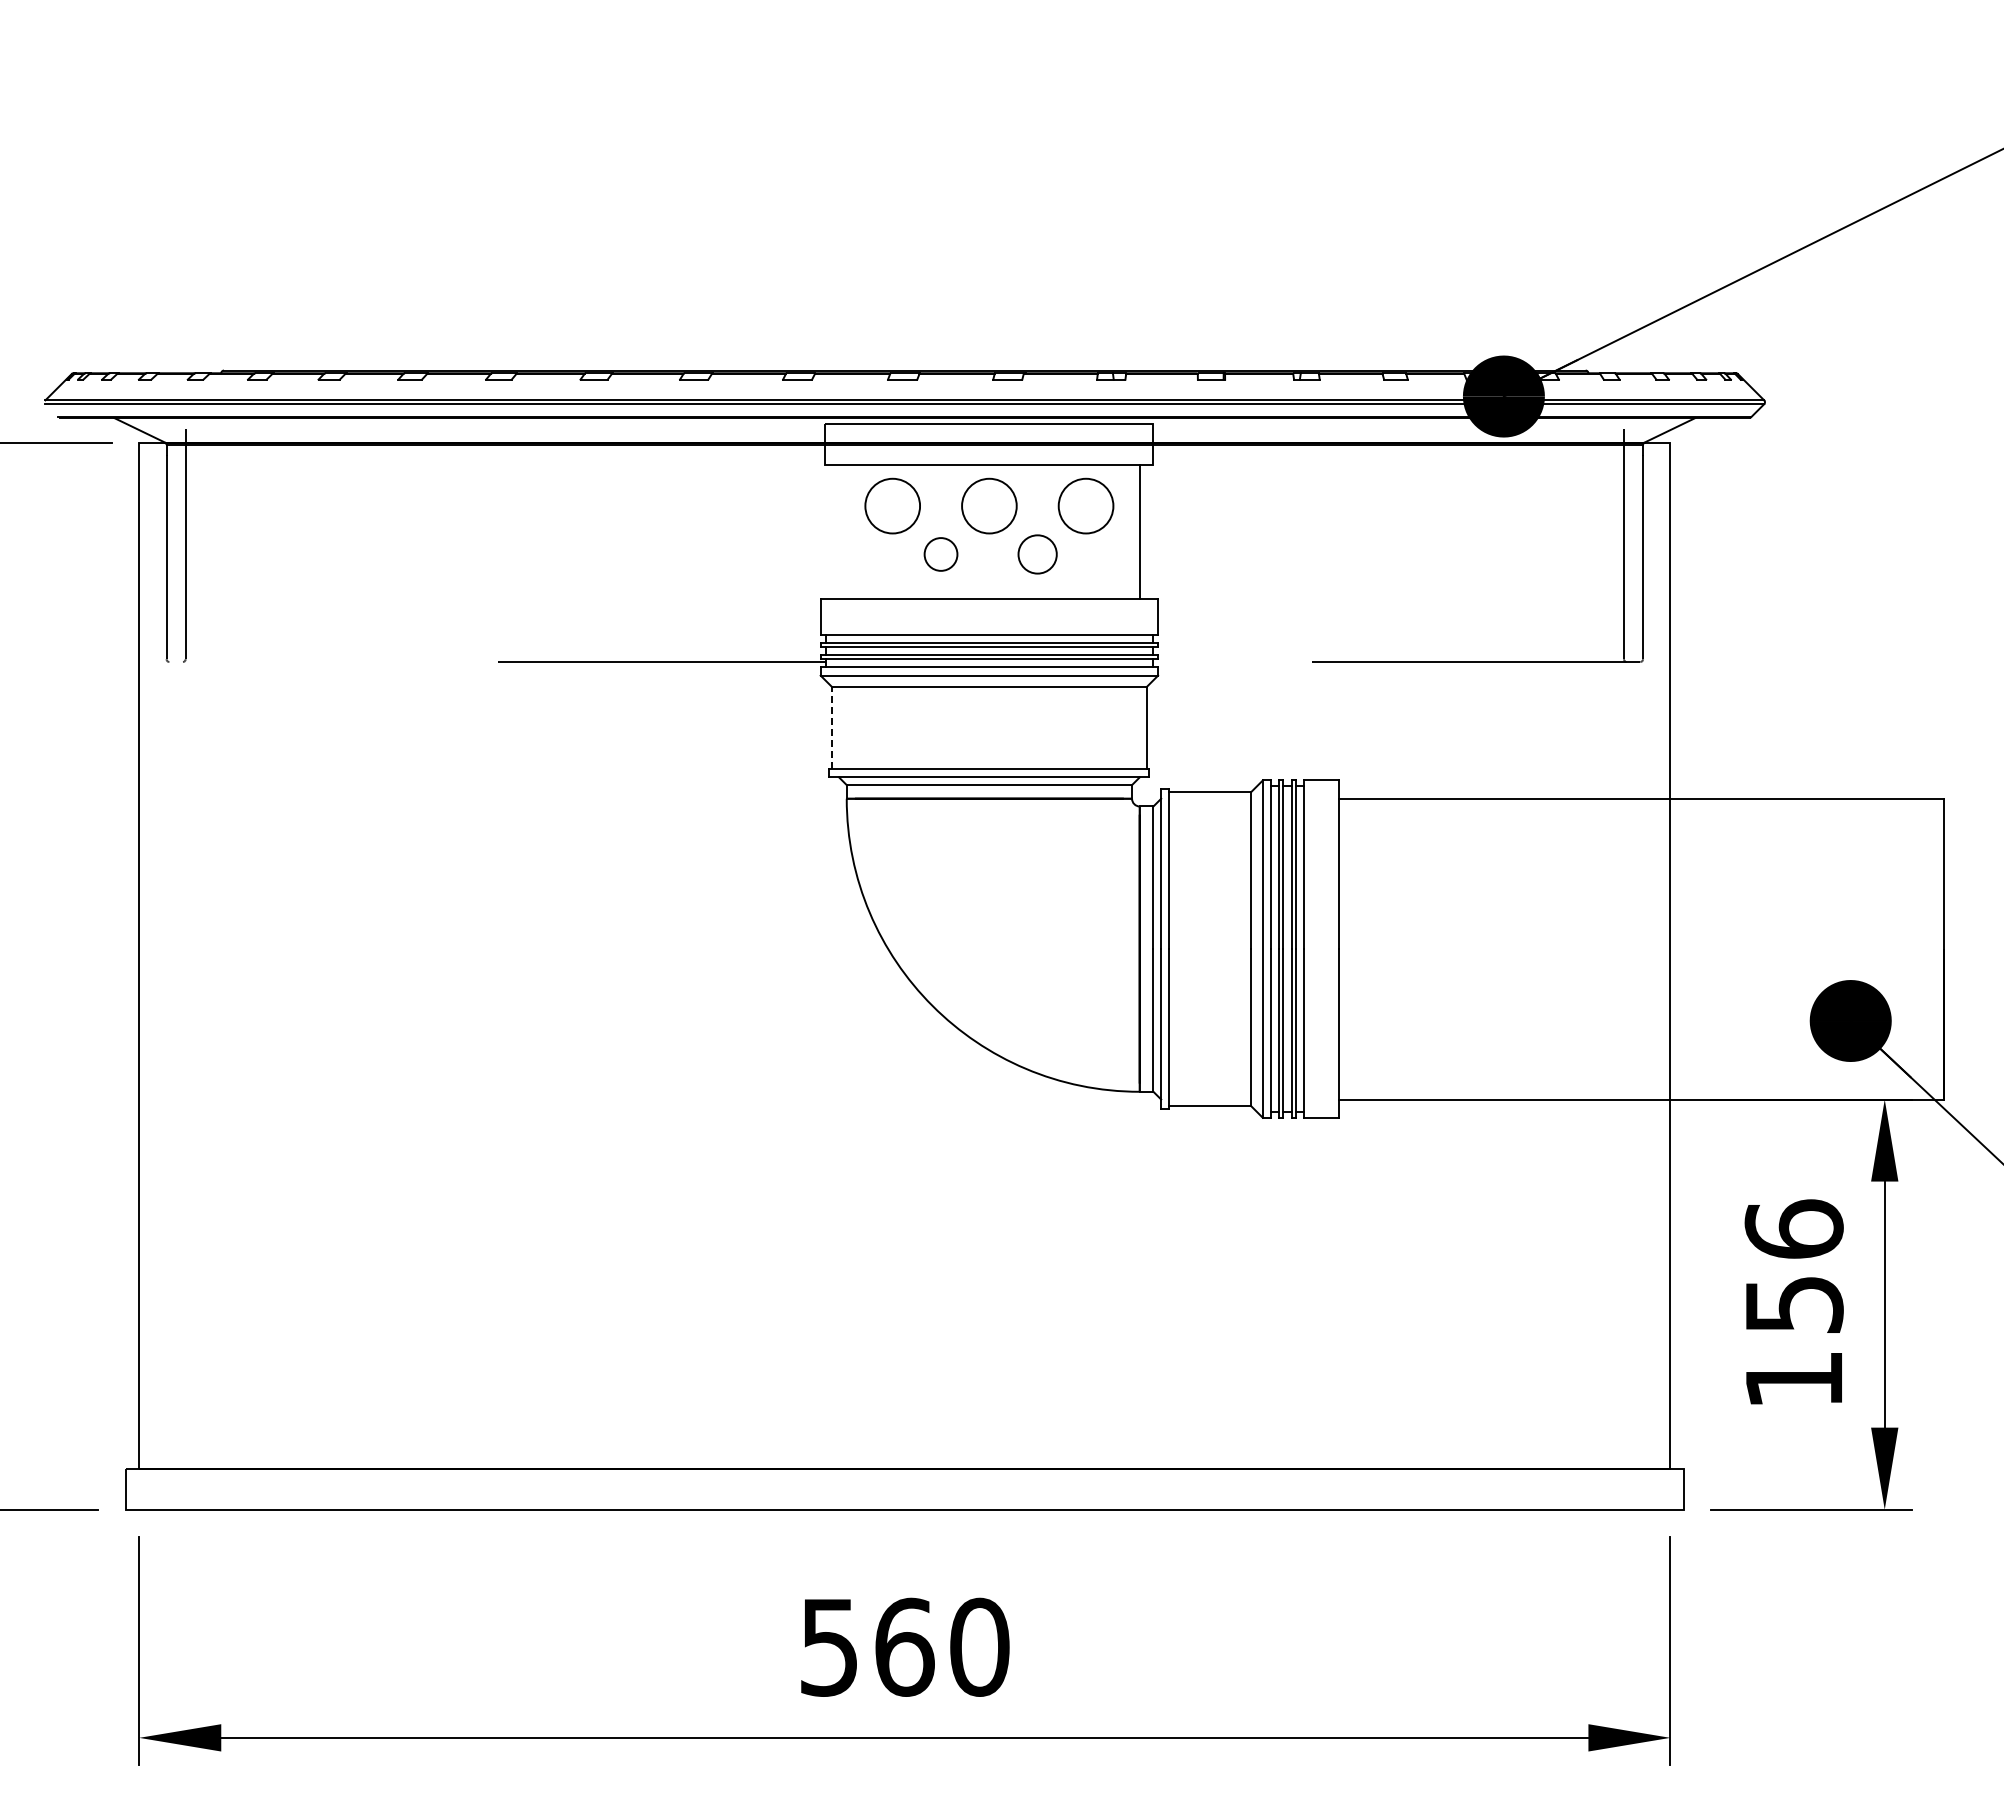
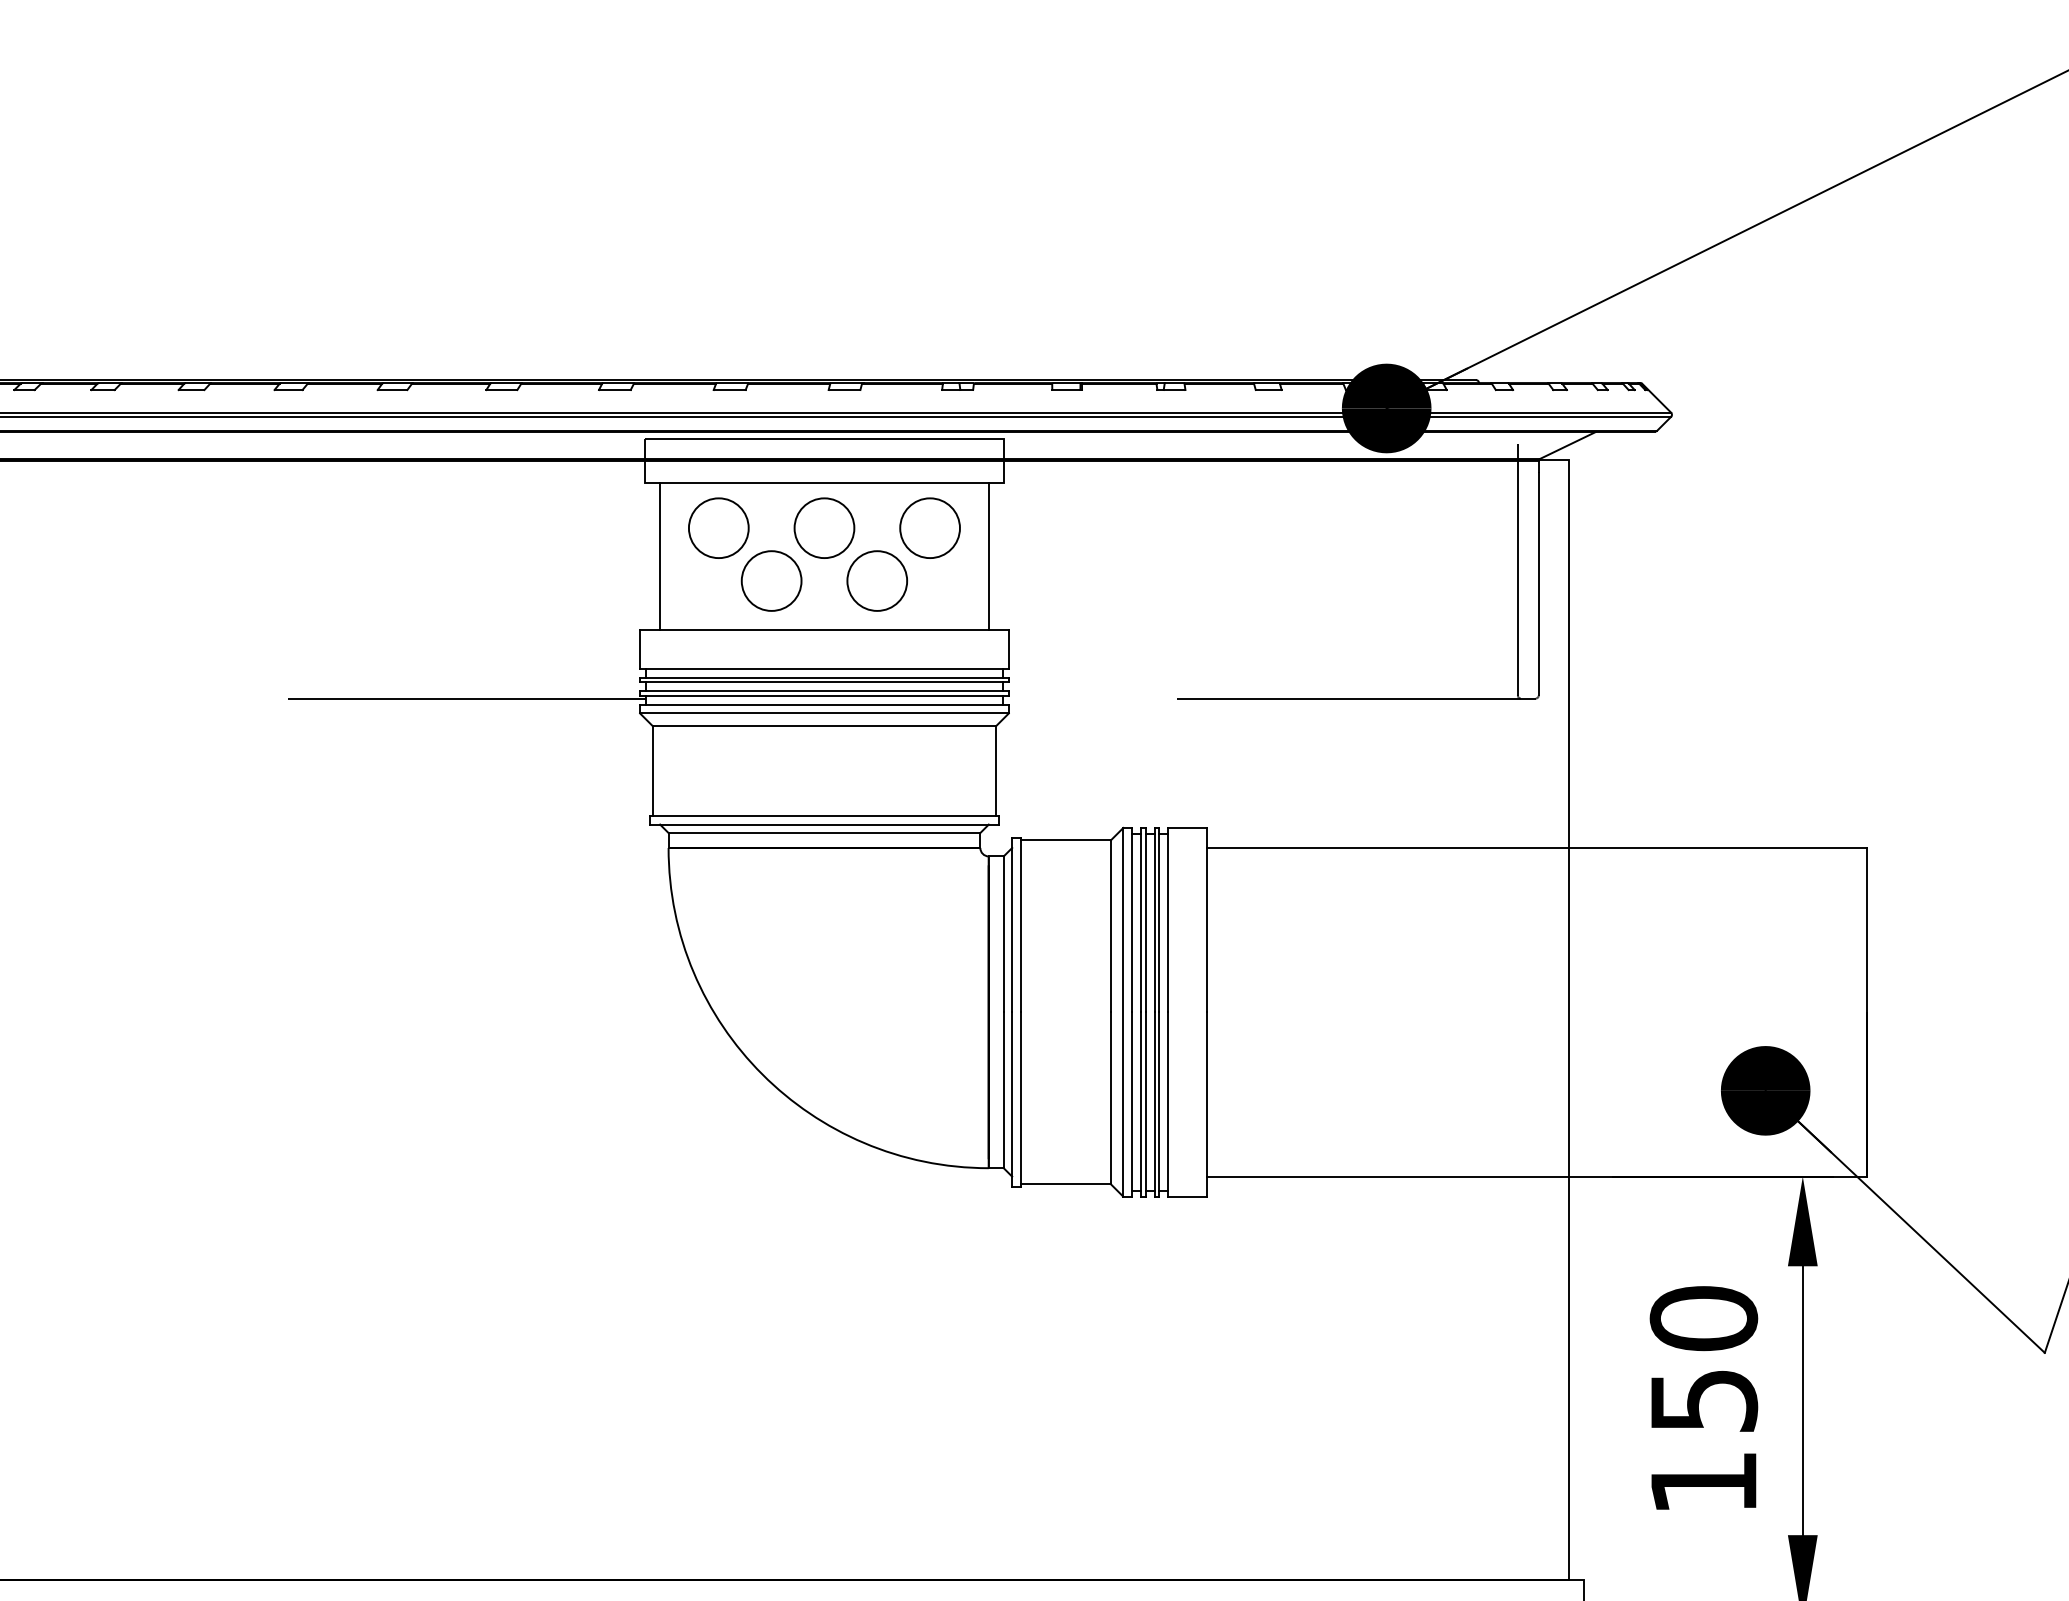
line: (839, 532) -> (660, 557), added
circle: (940, 554) -> (771, 581), size x1.67
circle: (1037, 554) -> (877, 581), size x1.43
line: (832, 727) -> (653, 770), dashed -> solid
text: (1793, 1229) -> (1703, 1318), 156 -> 150

